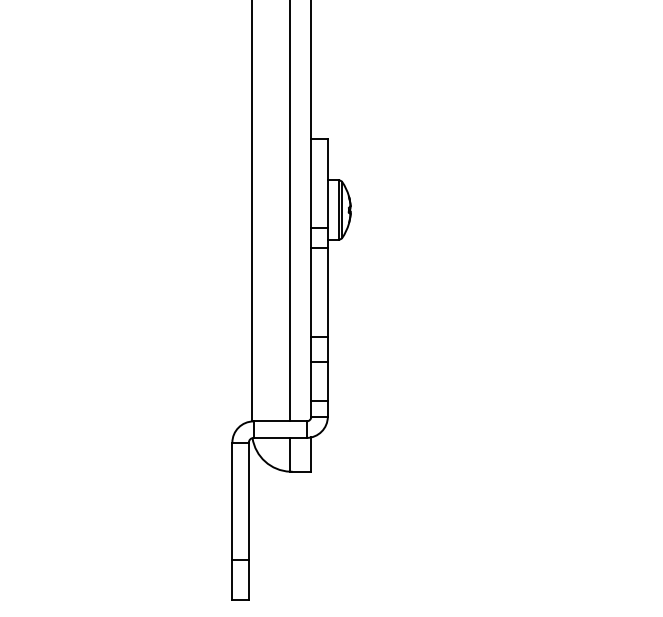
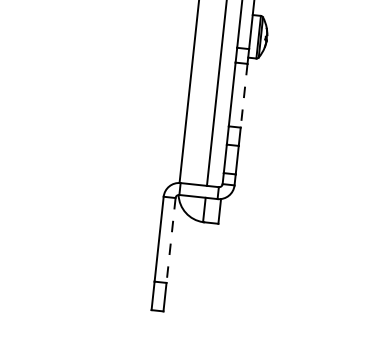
line: (327, 292) -> (243, 95), solid -> dashed
line: (248, 501) -> (170, 240), solid -> dashed

